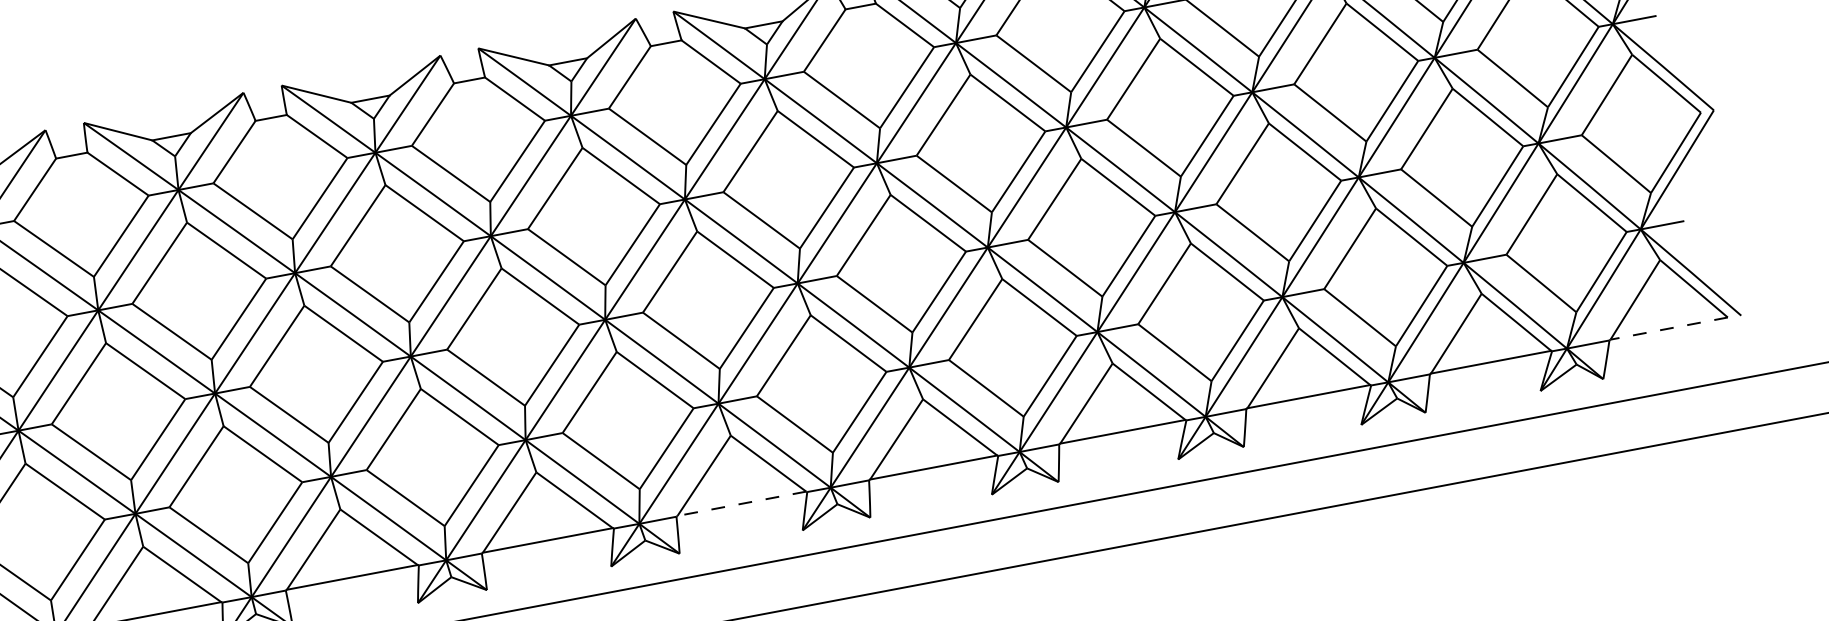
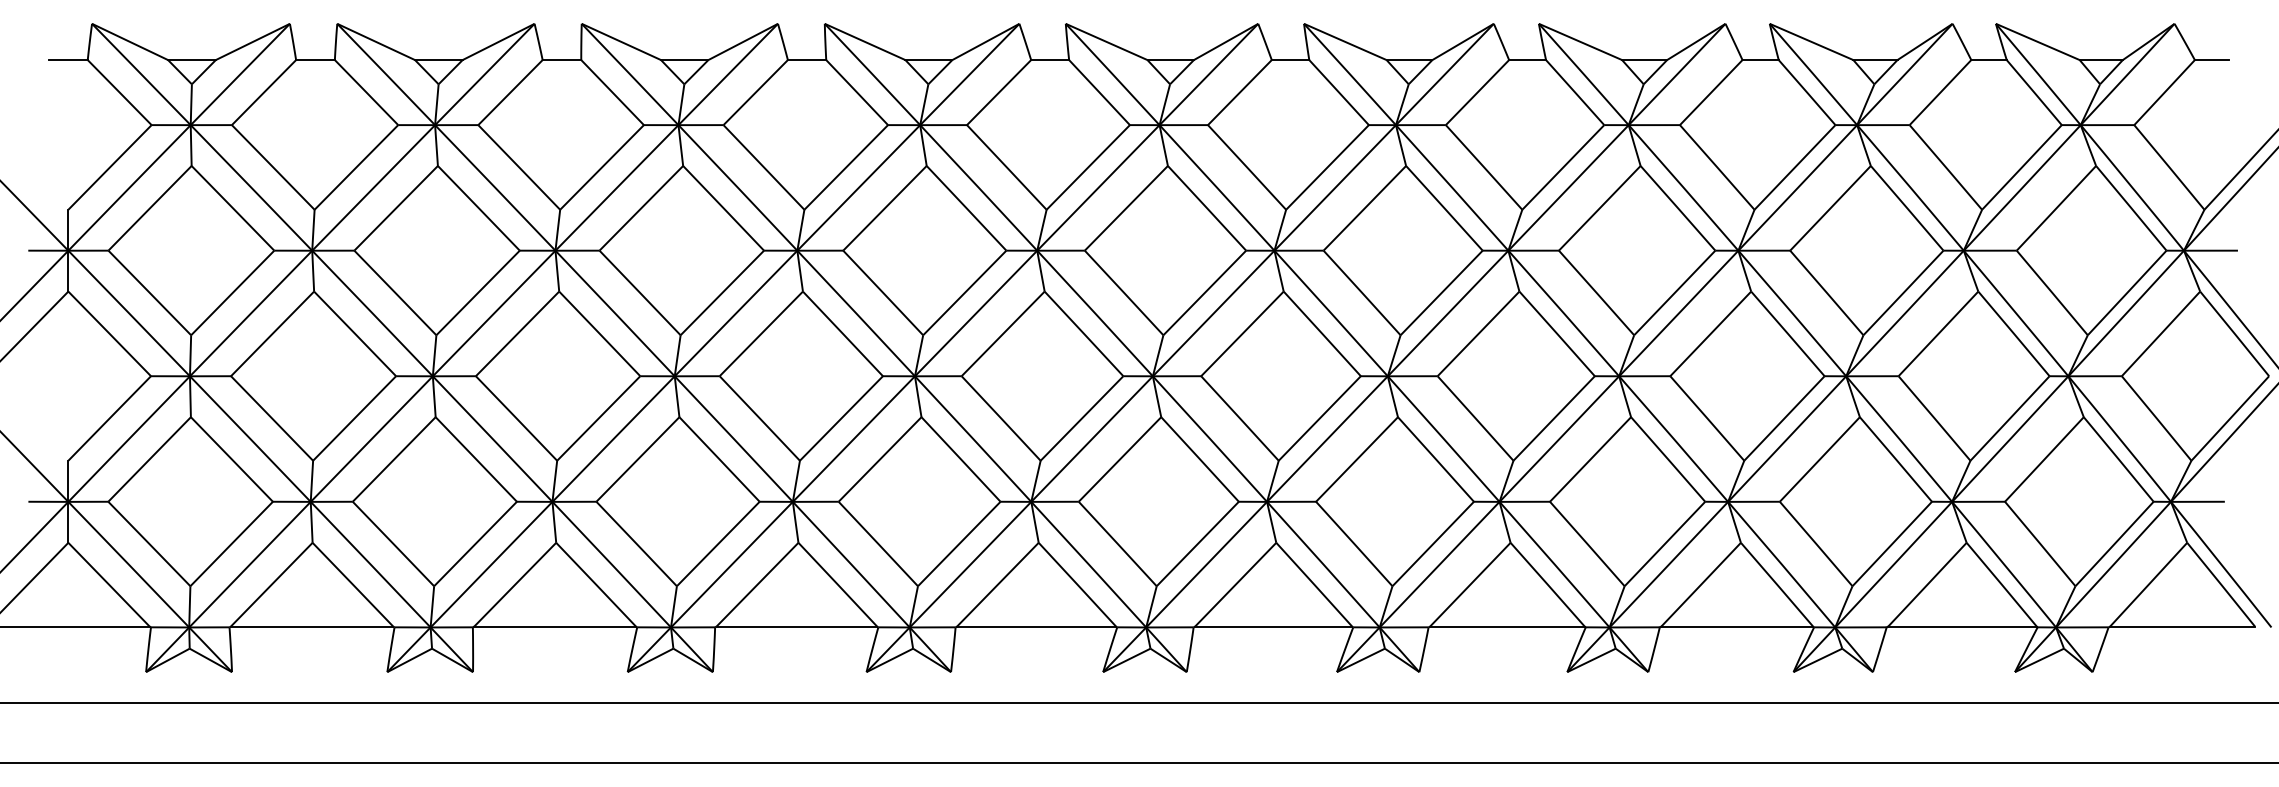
line: (1669, 328) -> (2182, 626), dashed -> solid
line: (741, 503) -> (1036, 626), dashed -> solid

